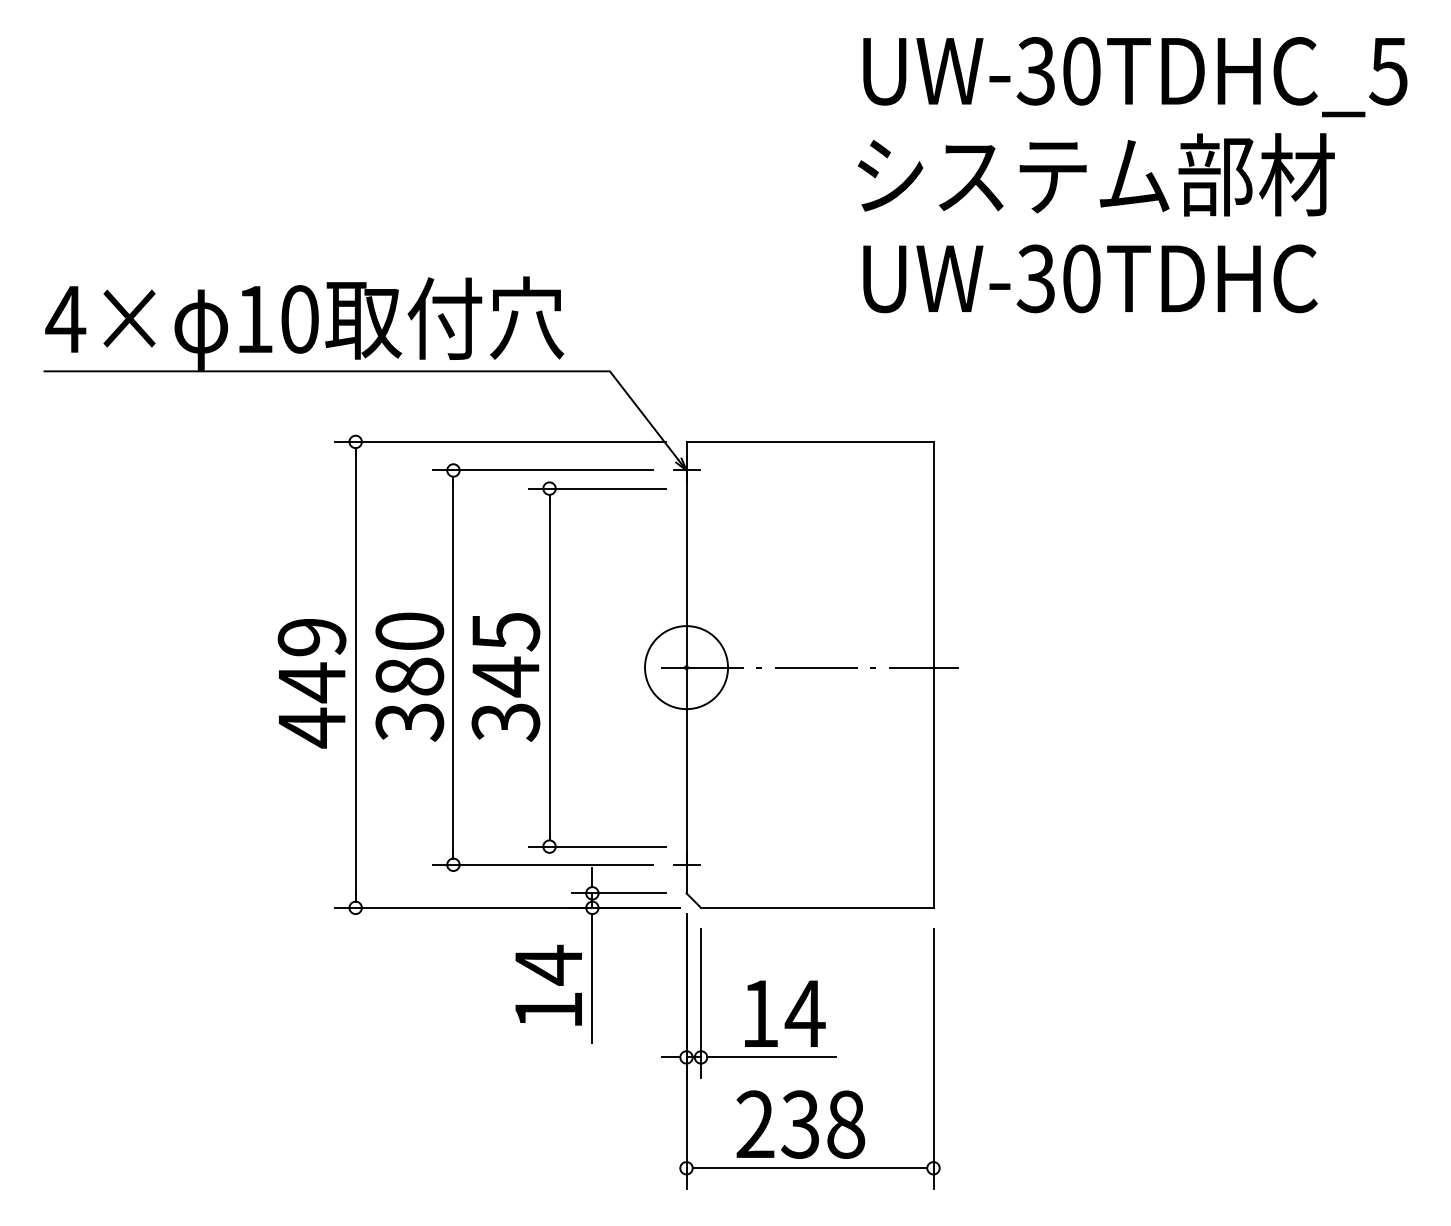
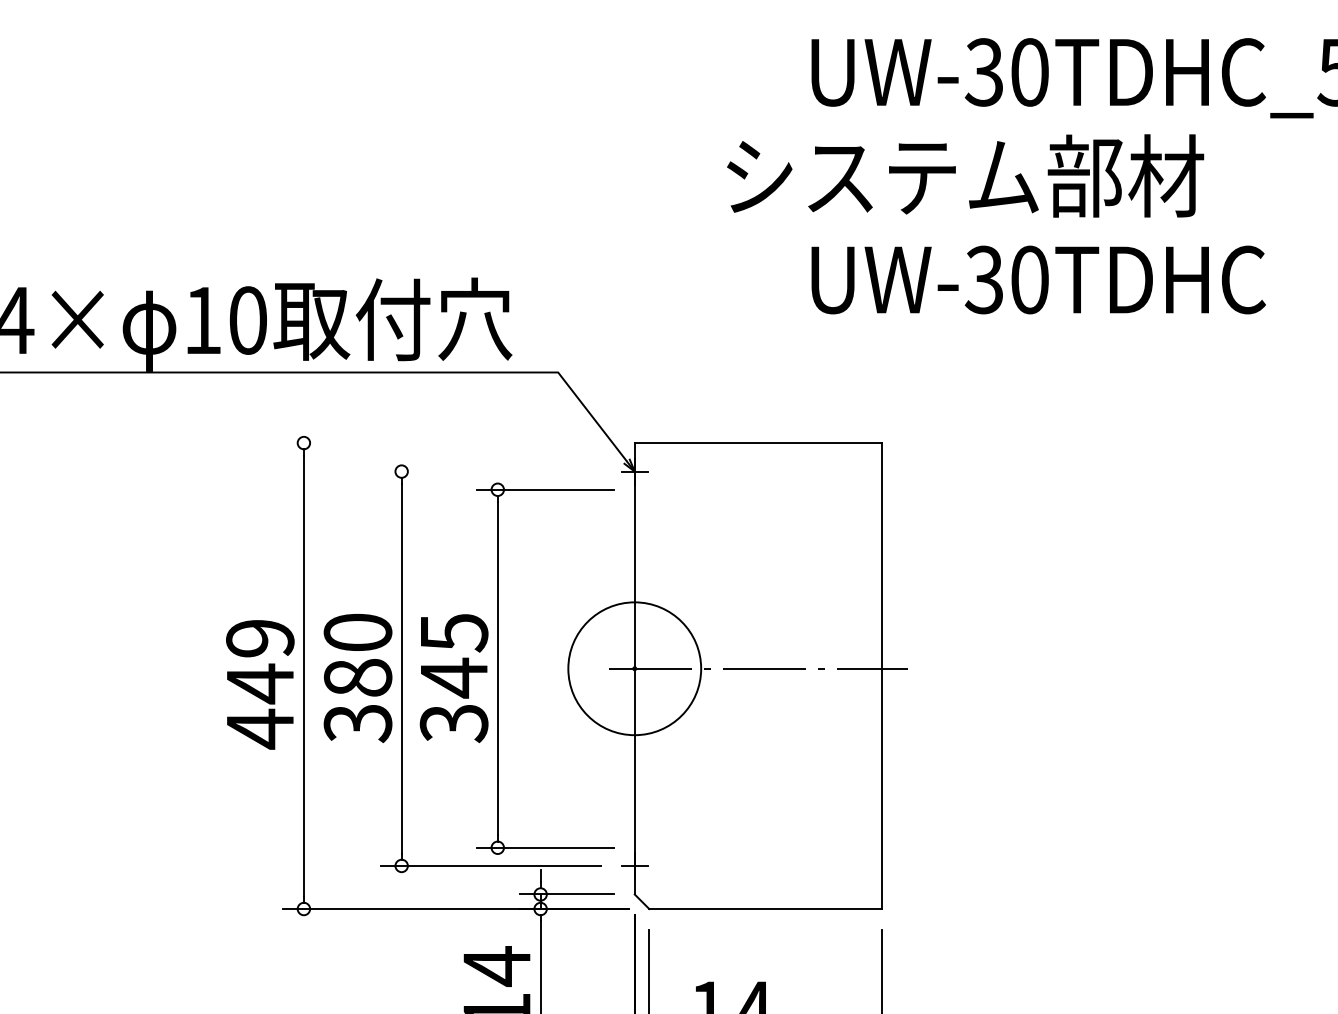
text: (1095, 174) -> (964, 175), moved
line: (499, 441) -> (447, 442), removed
line: (542, 470) -> (490, 471), removed
circle: (686, 667) -> (634, 668), size x1.6

